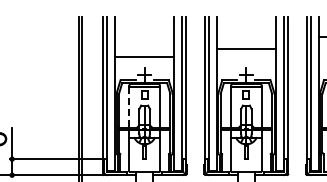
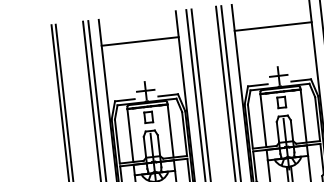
line: (245, 49) -> (272, 27), moved
line: (144, 57) -> (140, 42), moved
line: (129, 107) -> (130, 135), dashed -> solid

